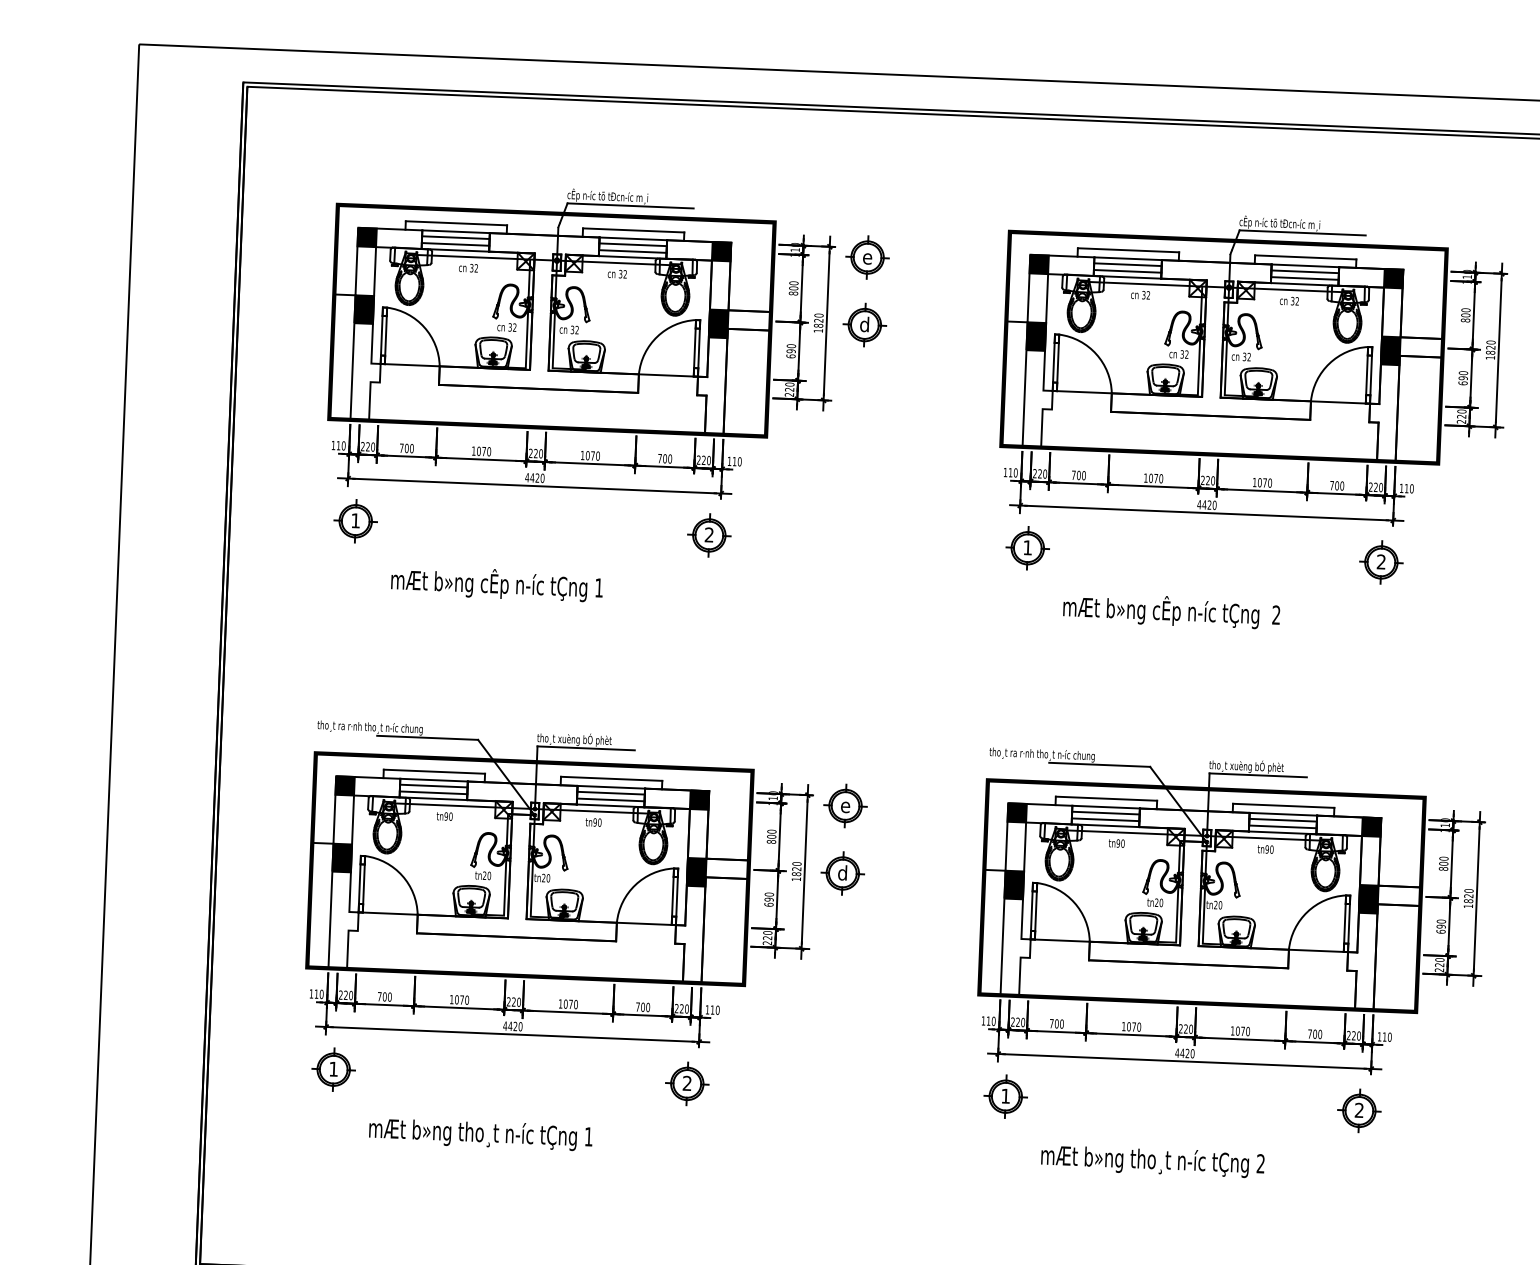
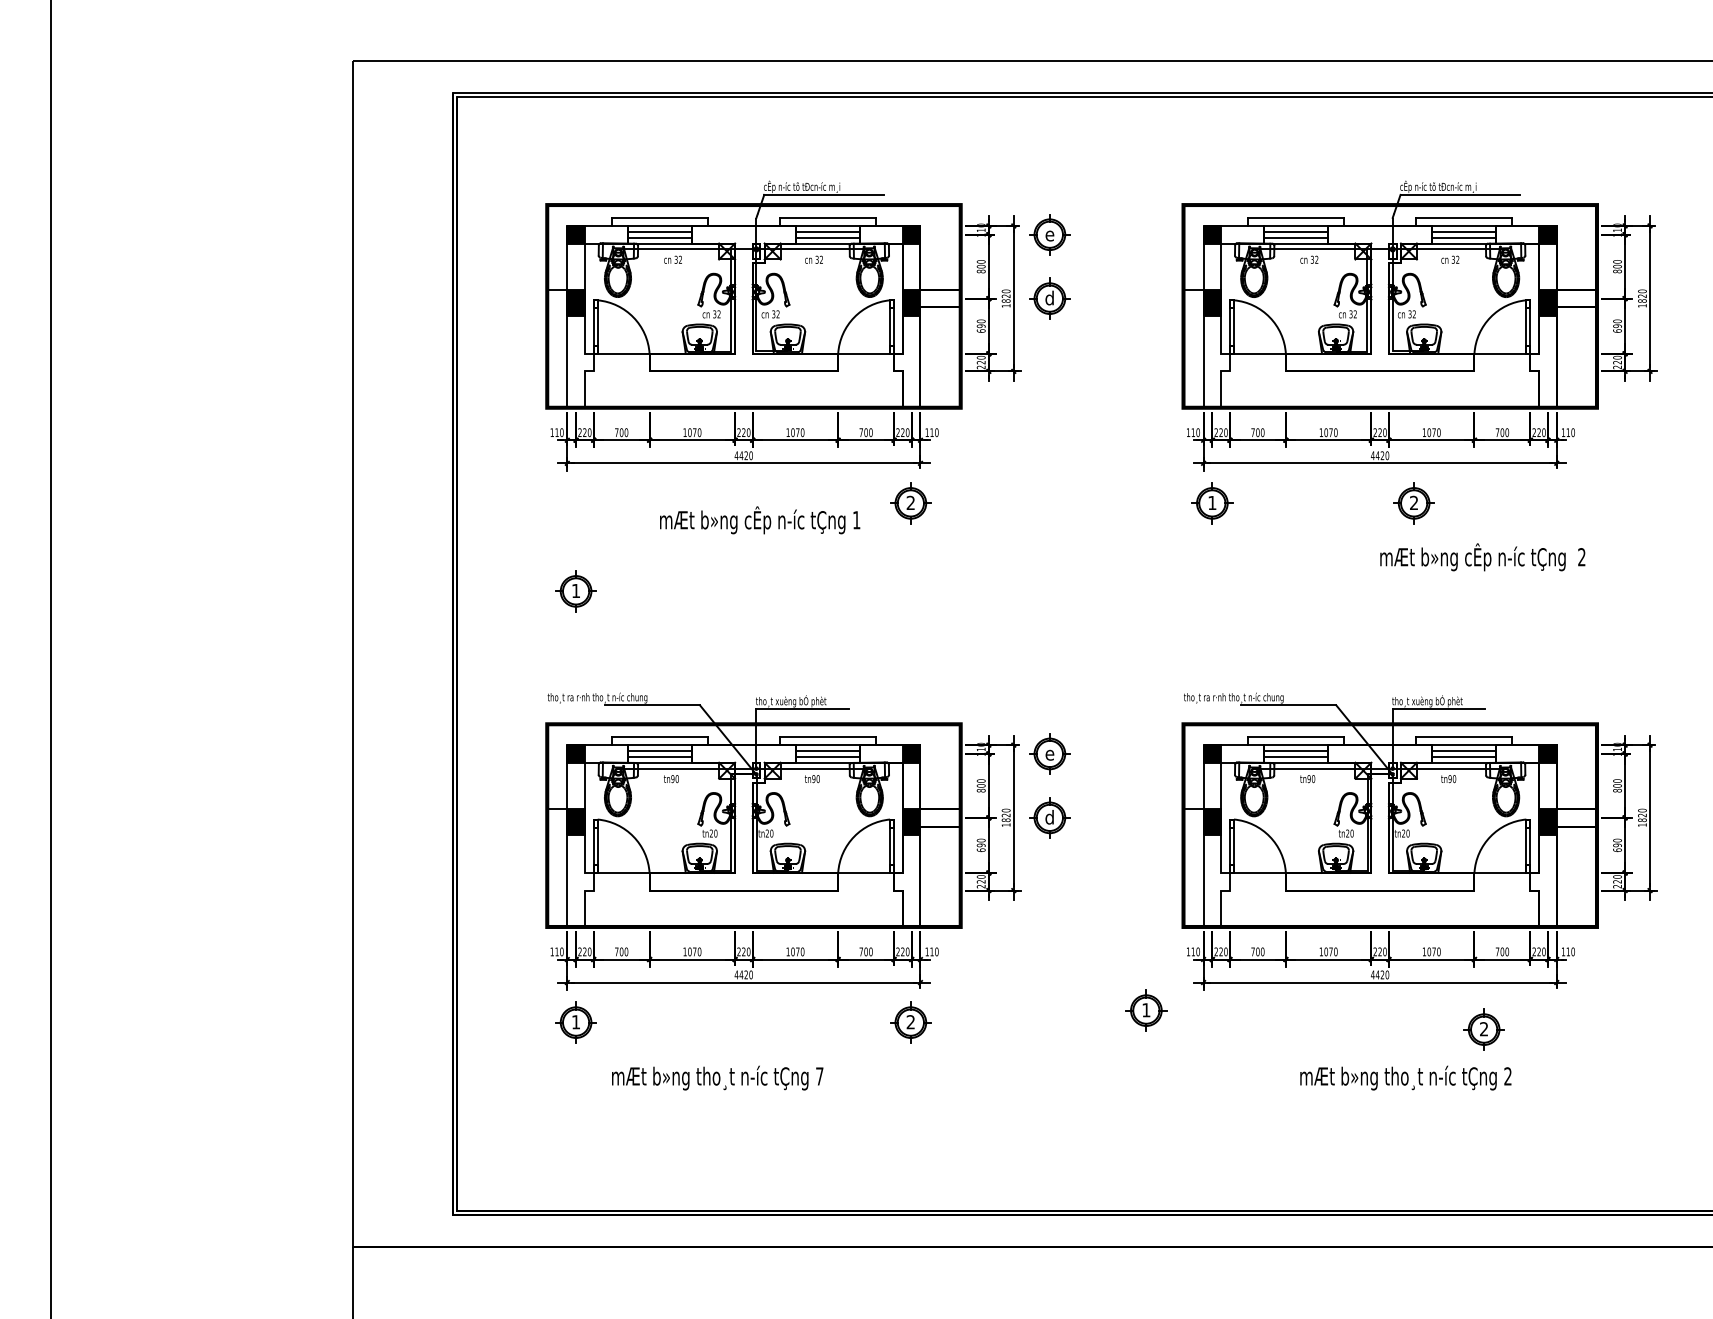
part: (355, 521) -> (575, 591), moved
part: (1380, 562) -> (1413, 503), moved
text: (497, 584) -> (760, 520), moved
text: (1171, 611) -> (1482, 557), moved
part: (1005, 1096) -> (1146, 1010), moved
part: (1358, 1110) -> (1483, 1029), moved
text: (588, 1136) -> (819, 1076), 1 -> 7
text: (1152, 1160) -> (1405, 1077), moved

